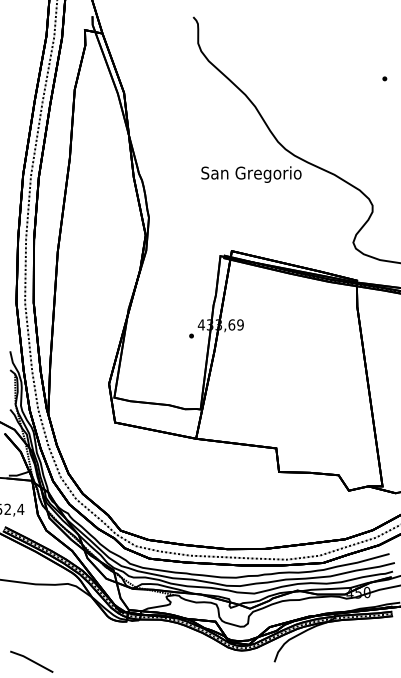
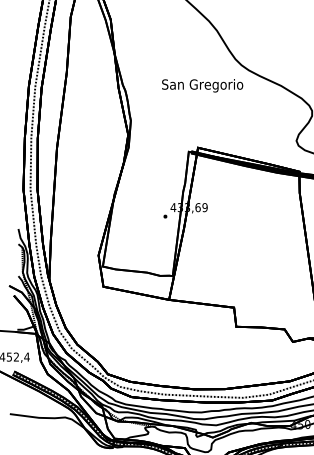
text: (251, 174) -> (202, 85), moved

